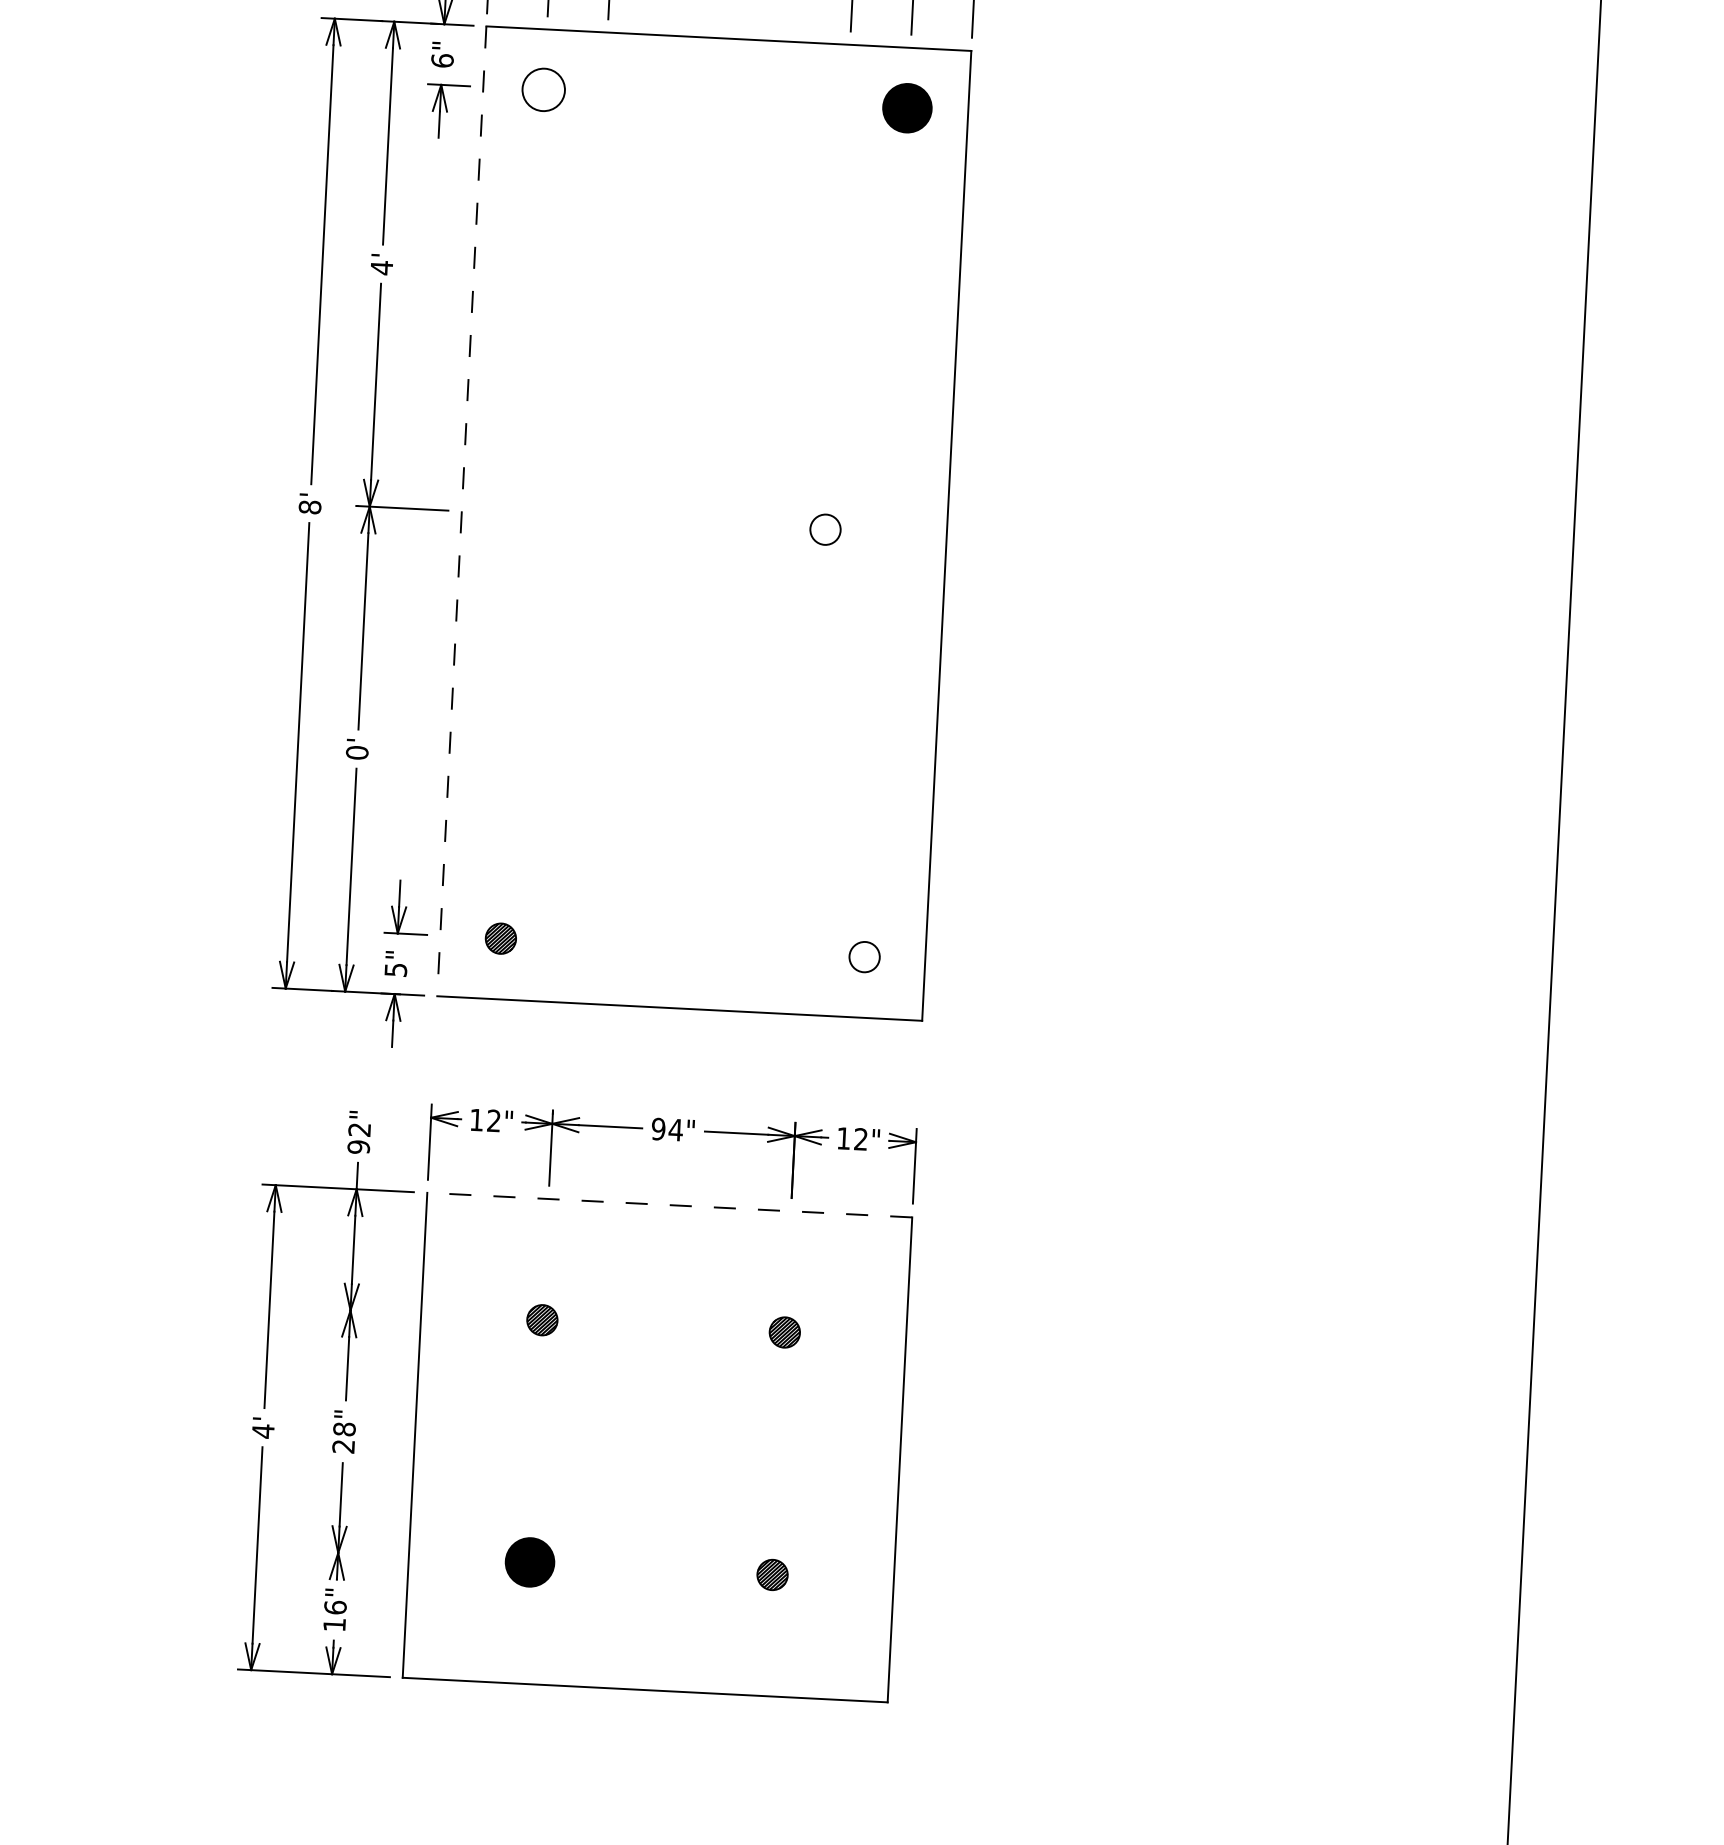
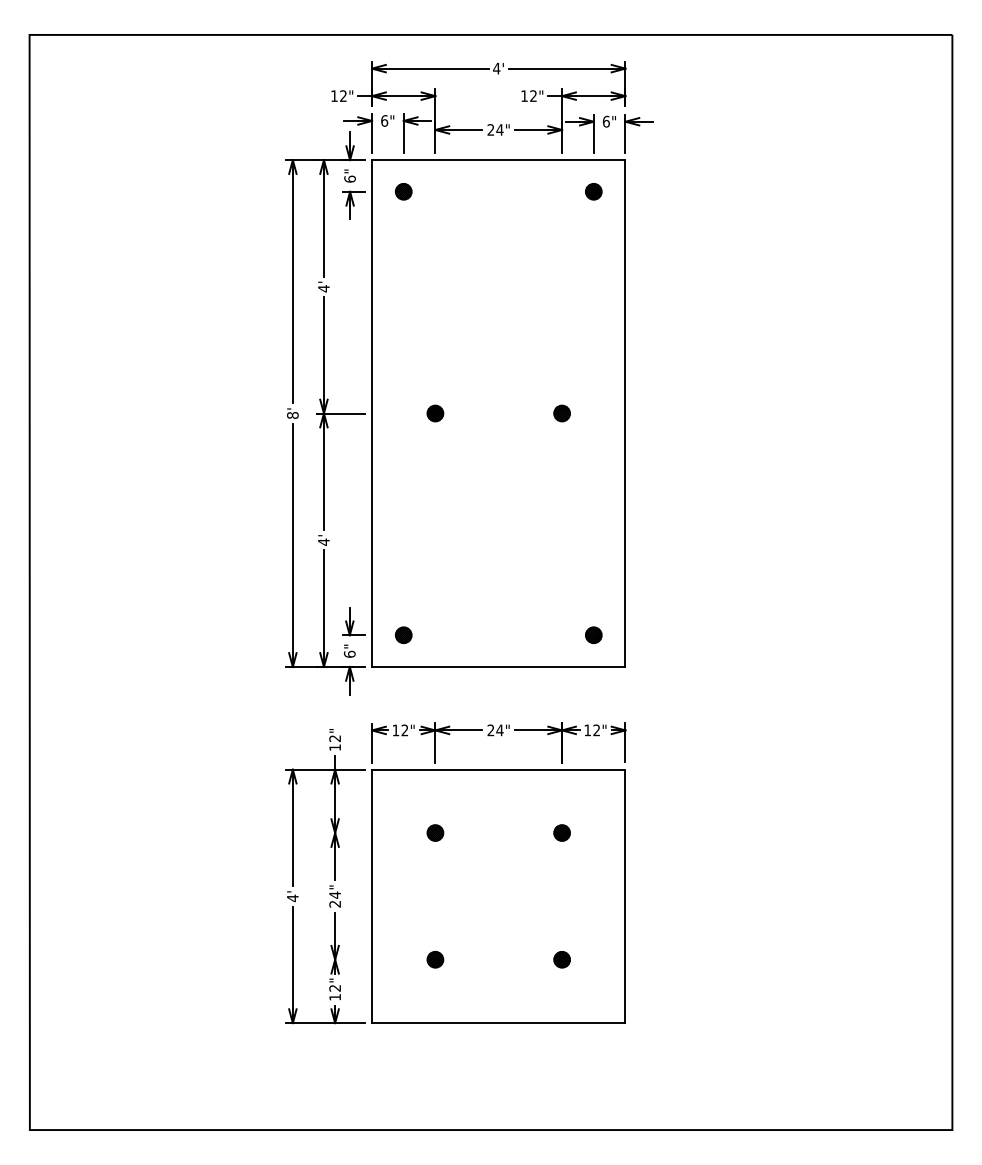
part: (543, 89) -> (403, 191), size x0.71
part: (907, 107) -> (593, 191), size x0.62
line: (462, 513) -> (372, 414), dashed -> solid
part: (583, 517) -> (435, 413), added
hatch: (826, 529) -> (562, 413), added
text: (356, 751) -> (323, 541), 0' -> 4'
hatch: (864, 957) -> (593, 635), added
text: (395, 968) -> (349, 653), 5" -> 6"
text: (657, 1129) -> (490, 730), 94" -> 24"
text: (359, 1146) -> (335, 747), 92" -> 12"
line: (669, 1204) -> (498, 769), dashed -> solid
text: (345, 1428) -> (335, 894), 28" -> 24"
part: (530, 1562) -> (435, 959), size x0.62
text: (336, 1606) -> (335, 987), 16" -> 12"

